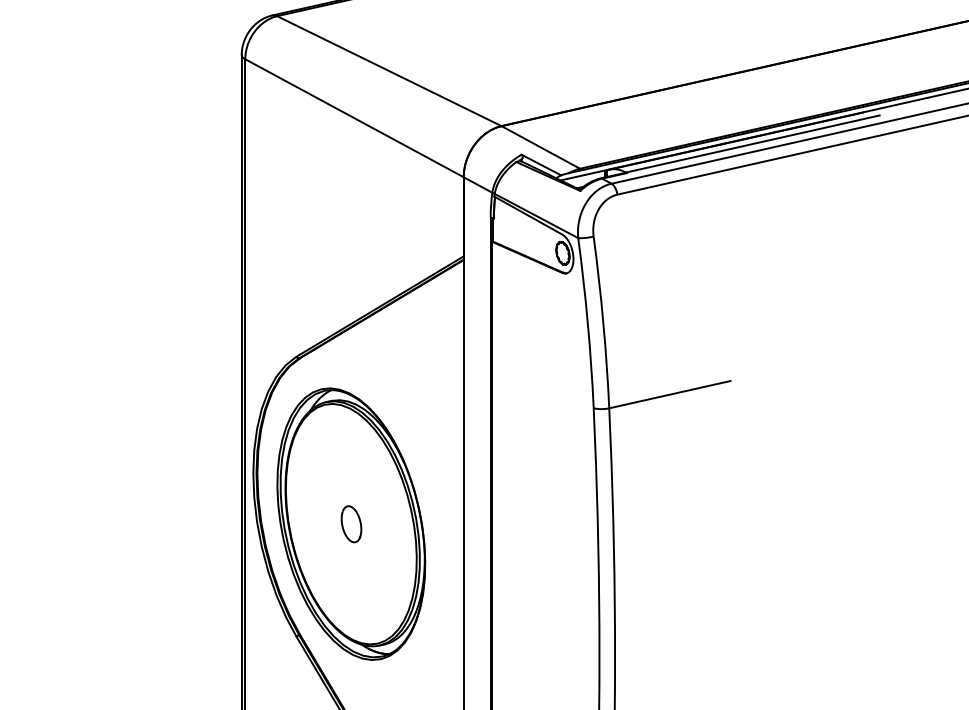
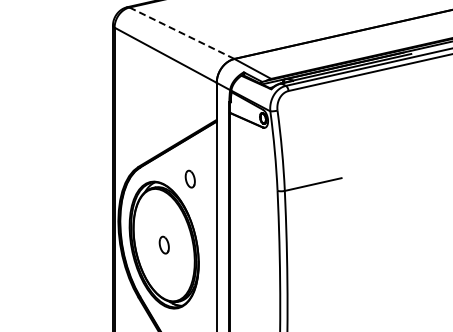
line: (388, 71) -> (181, 33), solid -> dashed
part: (405, 381) -> (189, 178), added

